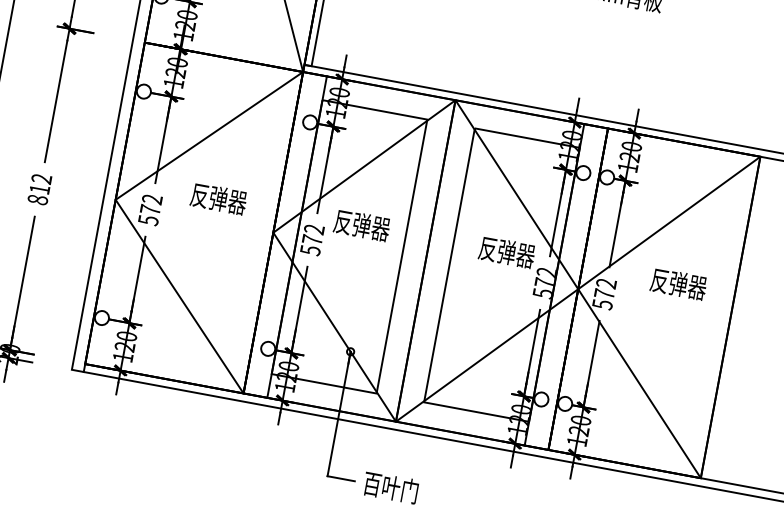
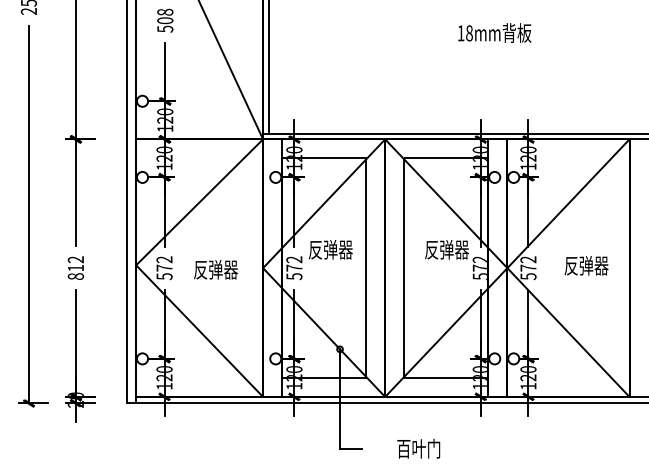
text: (218, 198) -> (215, 269), moved
text: (678, 283) -> (586, 265), moved
text: (390, 487) -> (418, 448), moved

